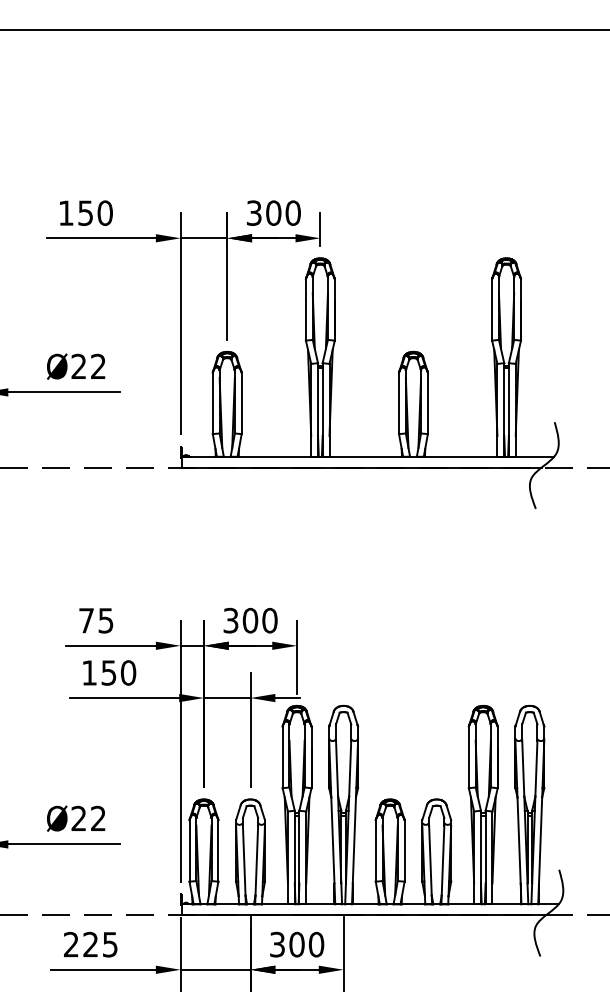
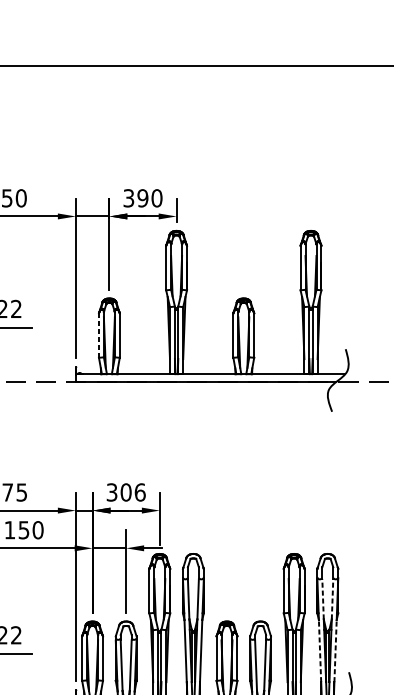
text: (273, 212) -> (142, 197), 300 -> 390
line: (212, 403) -> (98, 335), solid -> dashed
text: (269, 620) -> (139, 492), 300 -> 306
line: (523, 768) -> (323, 599), solid -> dashed
line: (536, 768) -> (332, 599), solid -> dashed
line: (519, 839) -> (320, 650), solid -> dashed
line: (540, 839) -> (335, 650), solid -> dashed

